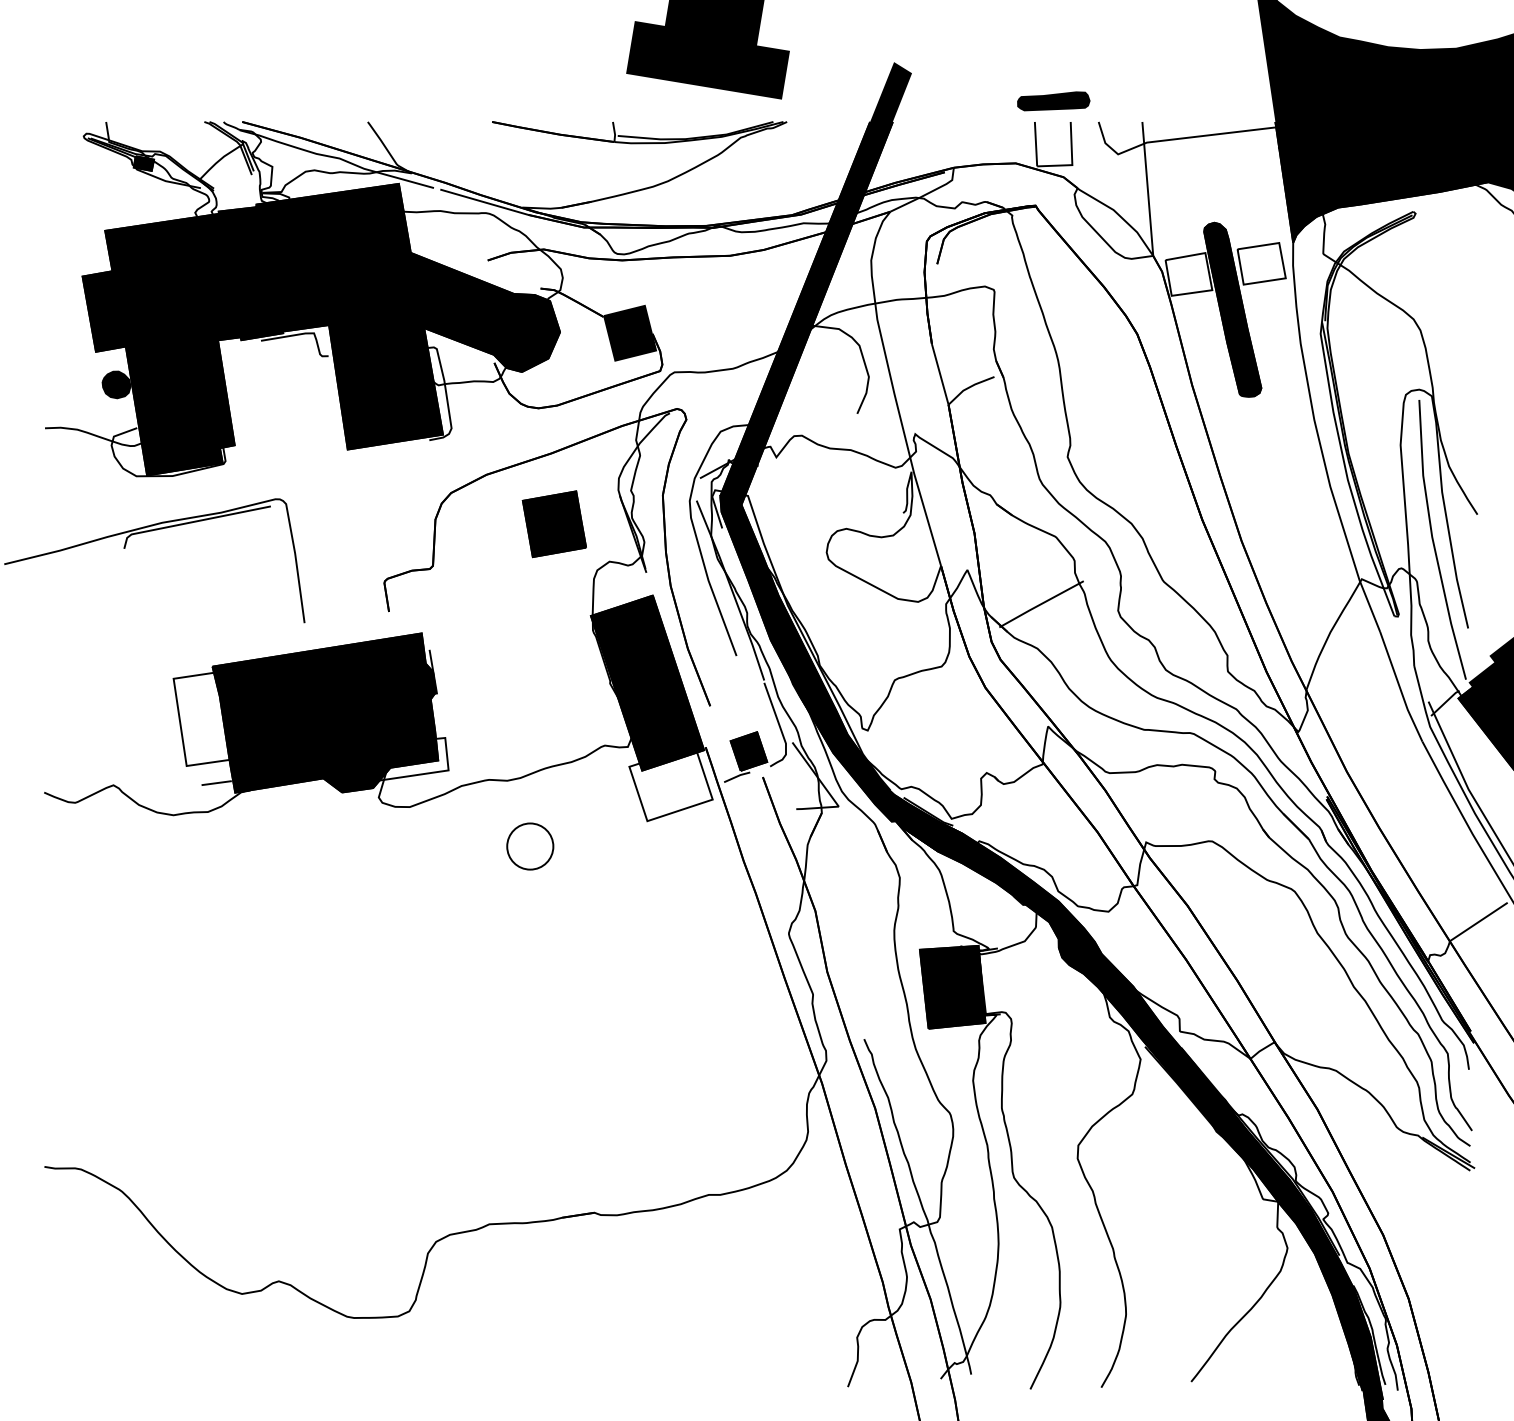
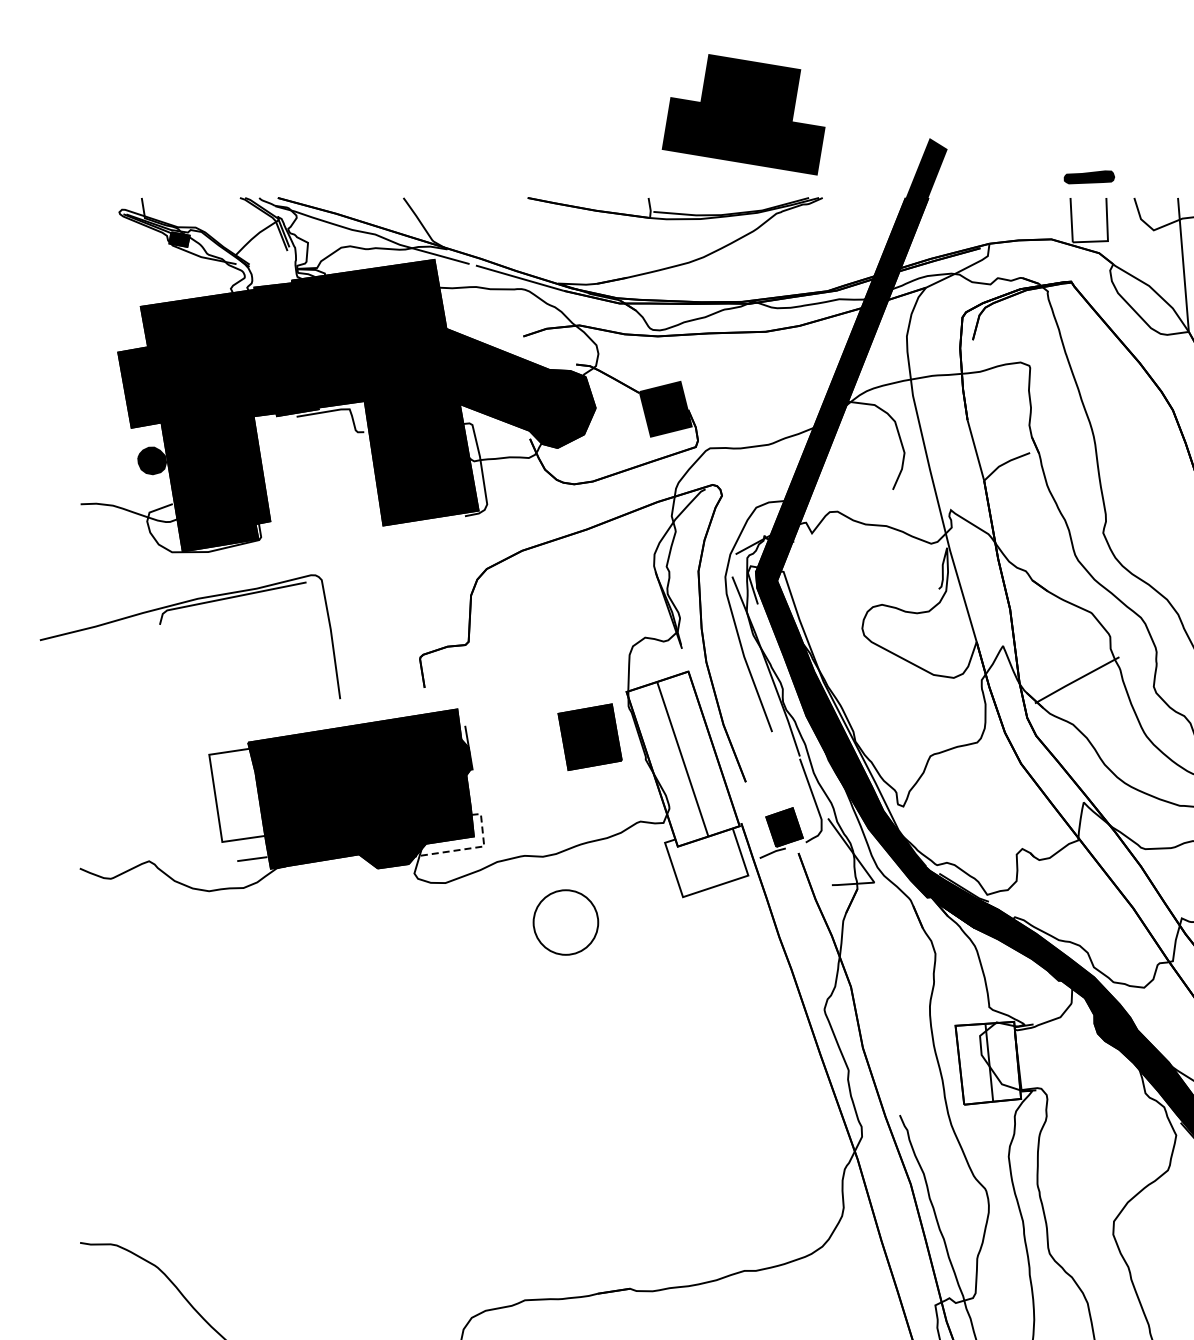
part: (1053, 101) -> (1089, 177), size x0.7
part: (553, 524) -> (589, 737), moved
fill: (647, 682) -> (683, 758), removed
line: (435, 772) -> (471, 848), solid -> dashed
circle: (530, 846) -> (566, 922), size x1.4
fill: (952, 986) -> (988, 1062), removed

